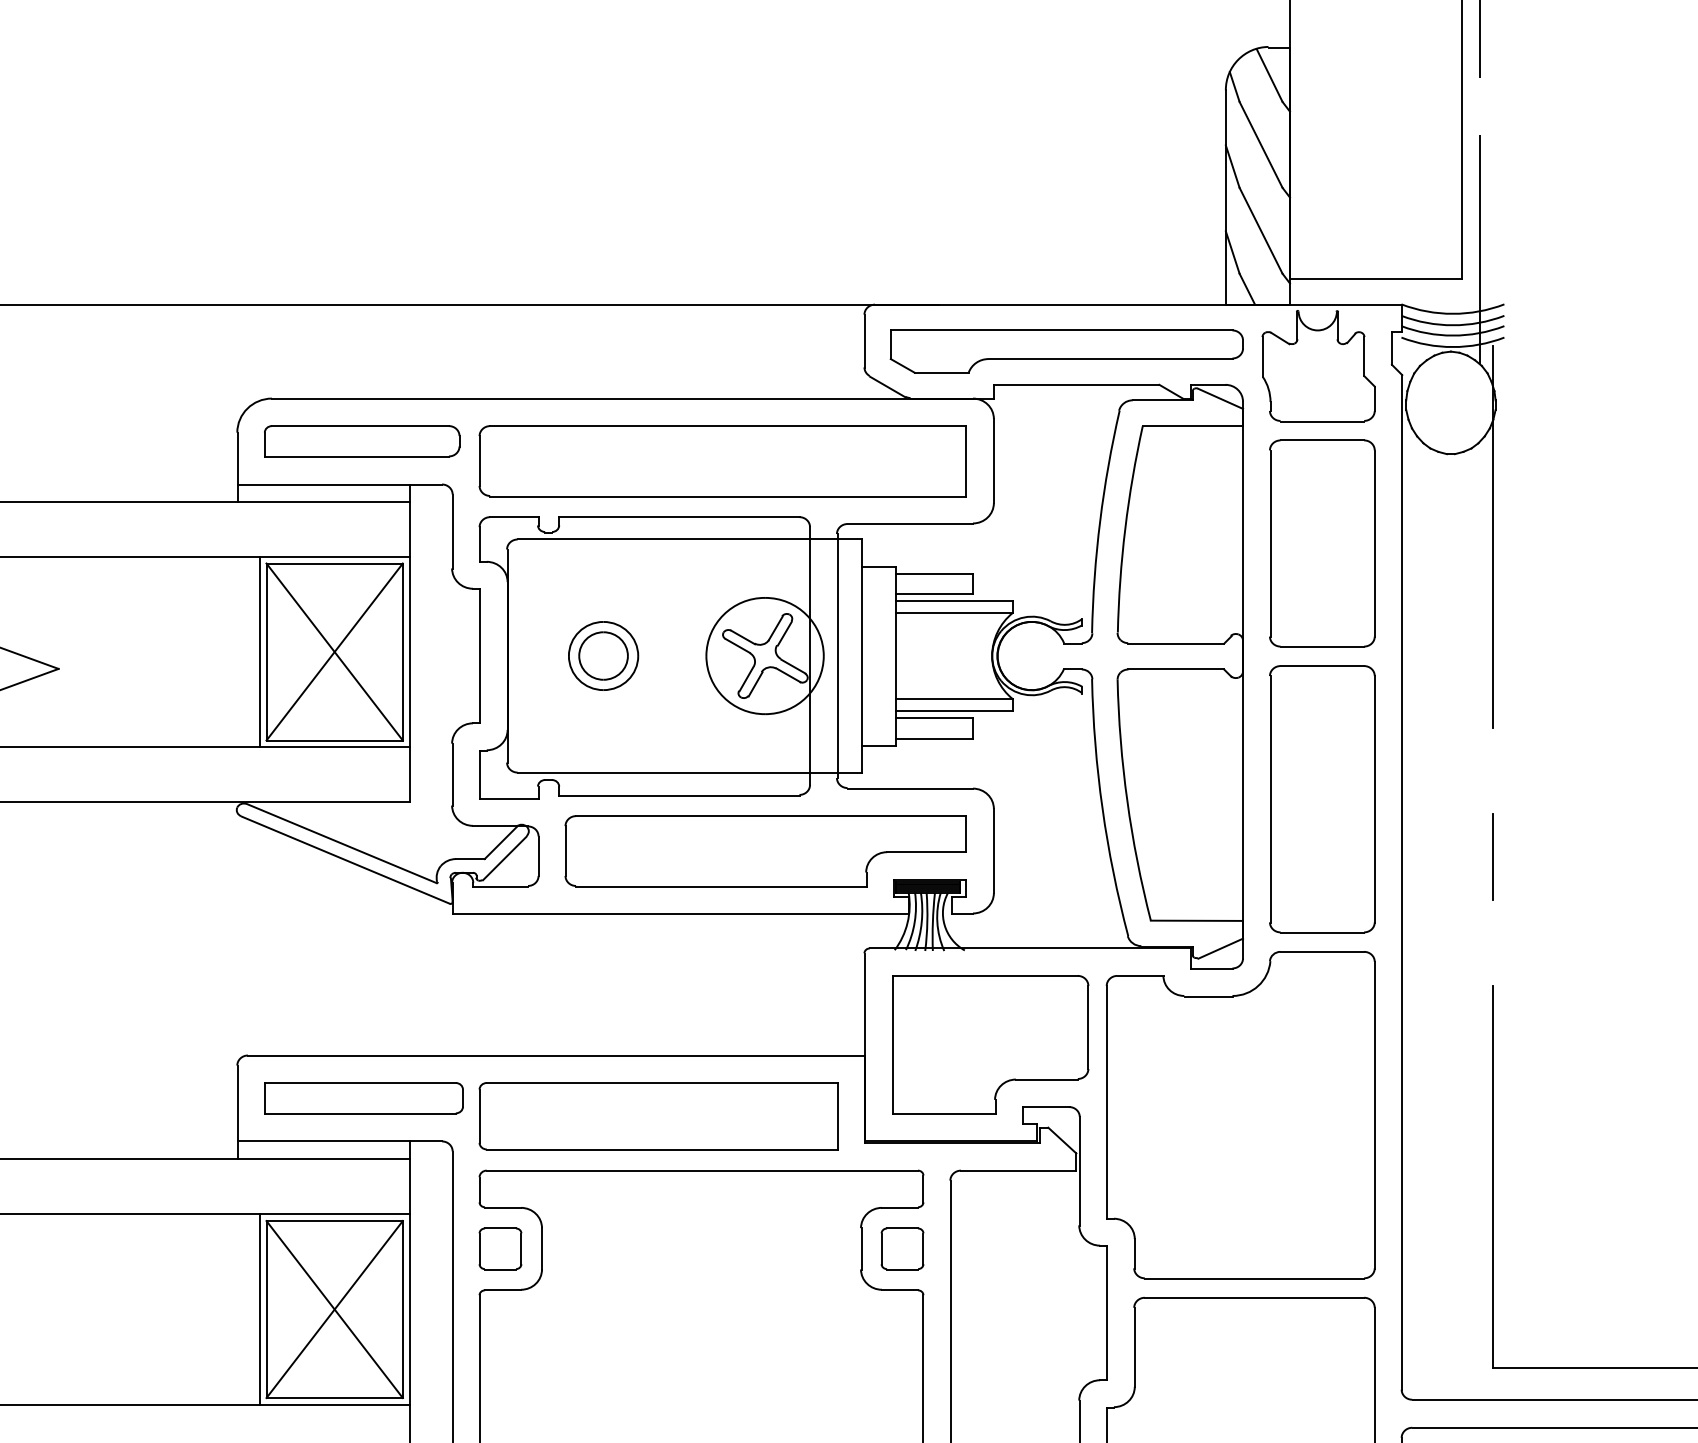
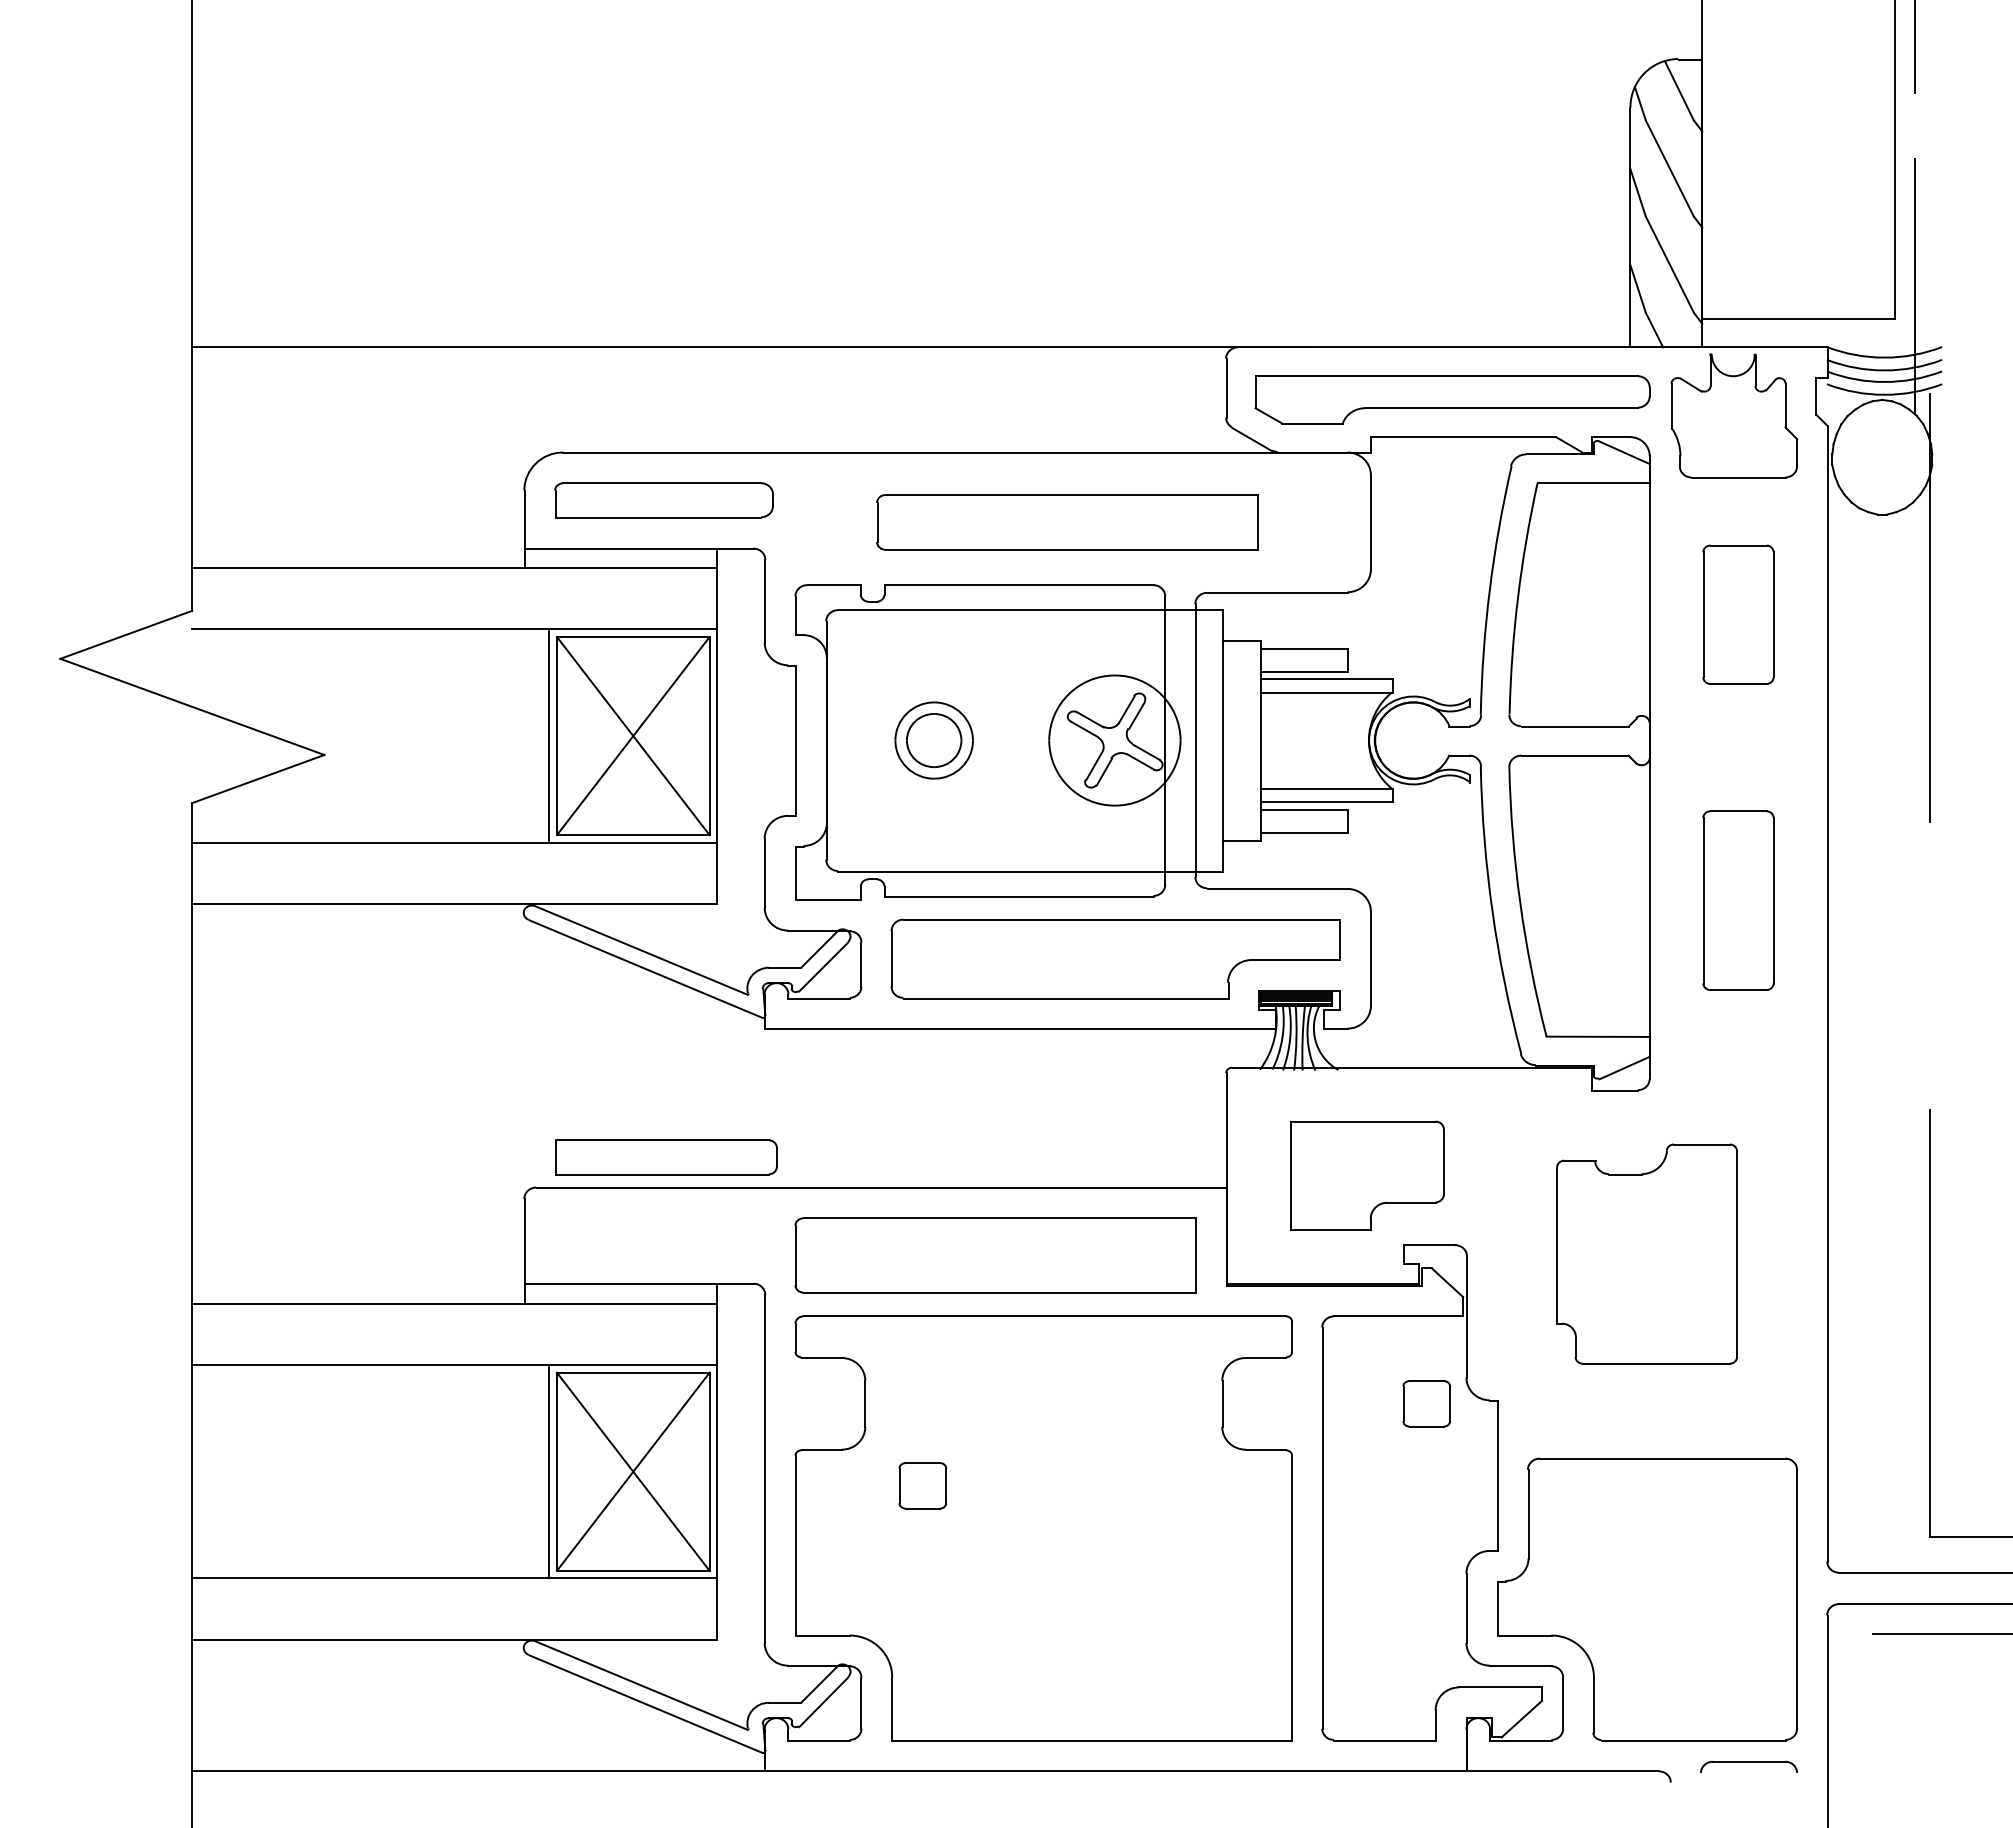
part: (722, 461) -> (1067, 522), size x0.7
part: (1322, 543) -> (1738, 614), size x0.6
part: (1322, 798) -> (1738, 900), size x0.6
line: (1493, 857) -> (1929, 965), removed
part: (990, 1044) -> (1367, 1175), size x0.7
part: (364, 1098) -> (666, 1157), moved
part: (1240, 1114) -> (1646, 1253), size x0.6
part: (500, 1248) -> (922, 1485), moved
part: (902, 1248) -> (1426, 1403), moved

